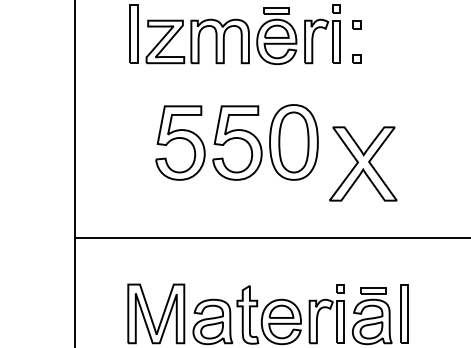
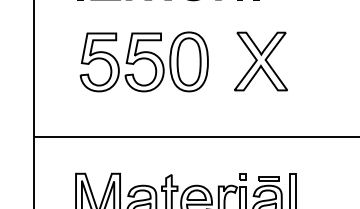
part: (236, 142) -> (143, 61), moved
part: (363, 163) -> (261, 61), moved

